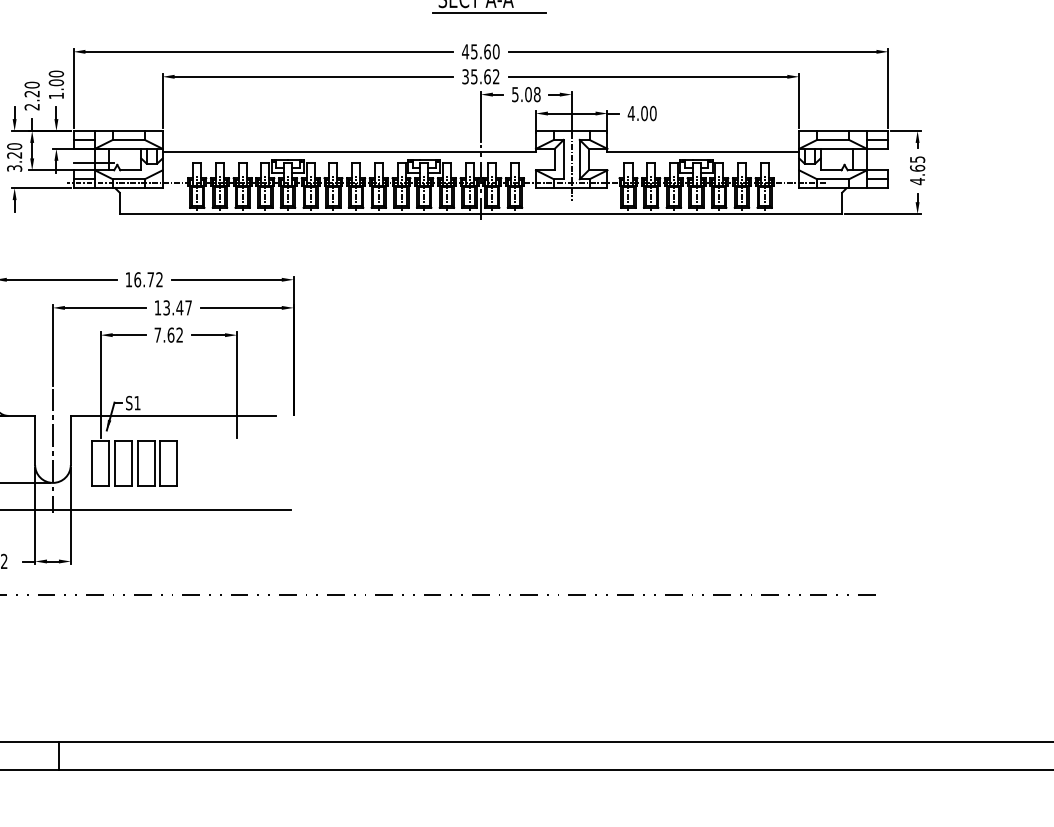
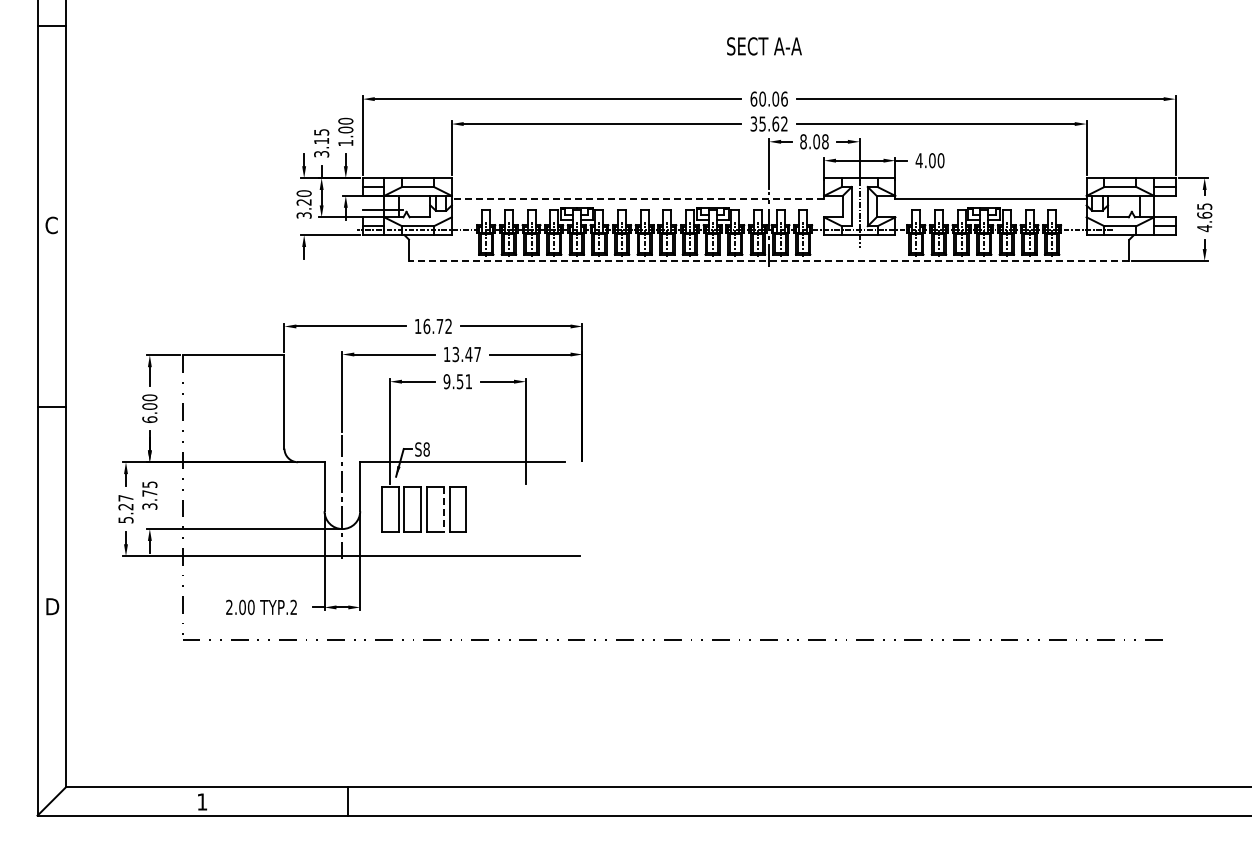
line: (489, 13) -> (777, 60), removed
text: (480, 51) -> (768, 98), 45.60 -> 60.06
text: (515, 94) -> (803, 141), 5.08 -> 8.08
text: (32, 96) -> (321, 143), 2.20 -> 3.15
line: (348, 151) -> (637, 198), solid -> dashed
line: (480, 213) -> (768, 260), solid -> dashed
text: (168, 334) -> (457, 381), 7.62 -> 9.51
text: (137, 403) -> (426, 449), S1 -> S8
line: (154, 463) -> (443, 509), solid -> dashed

